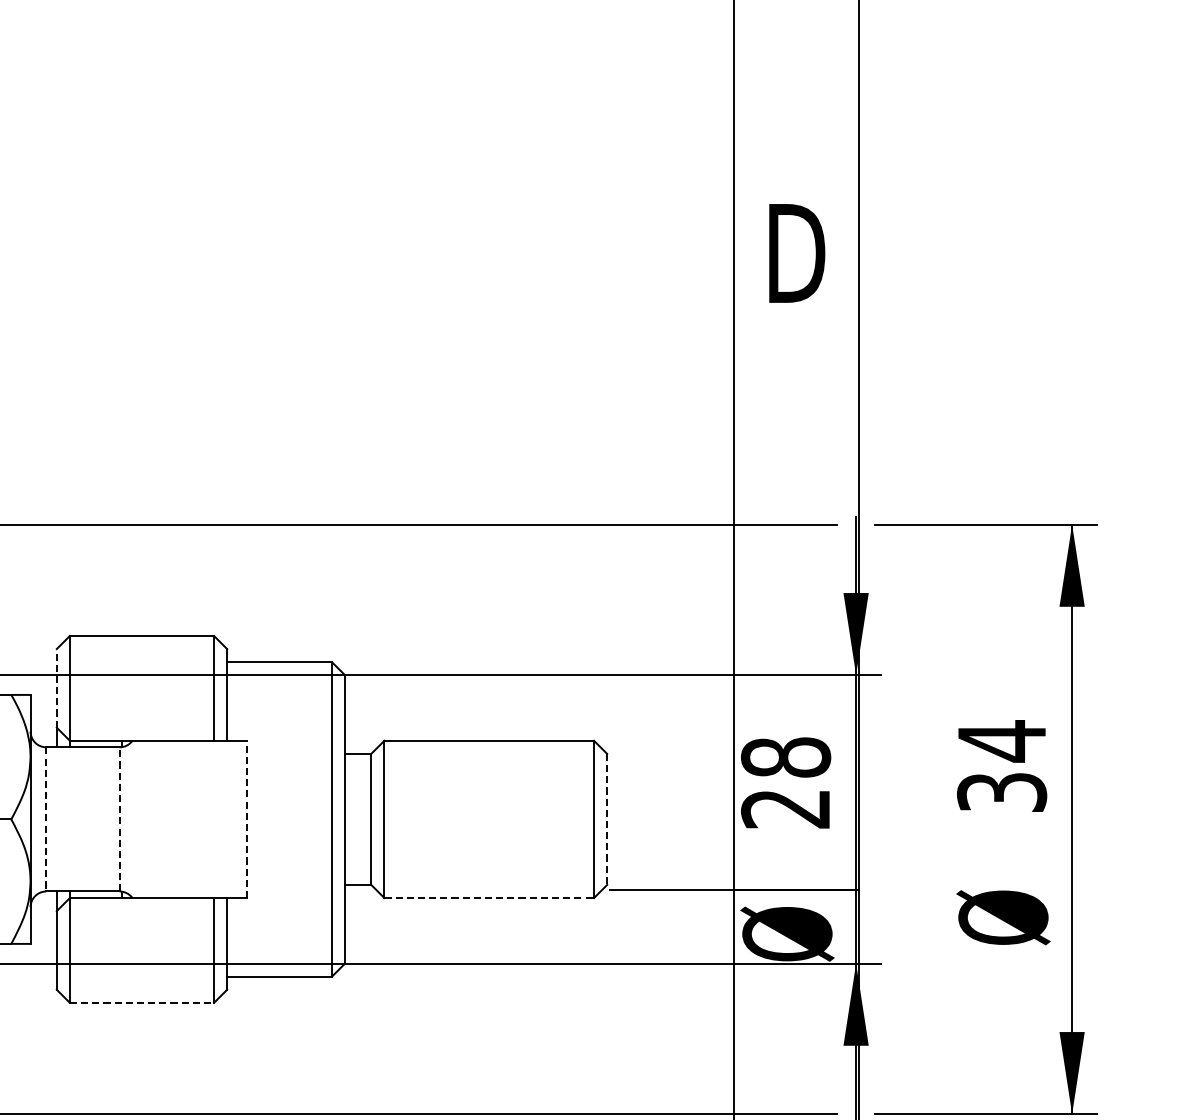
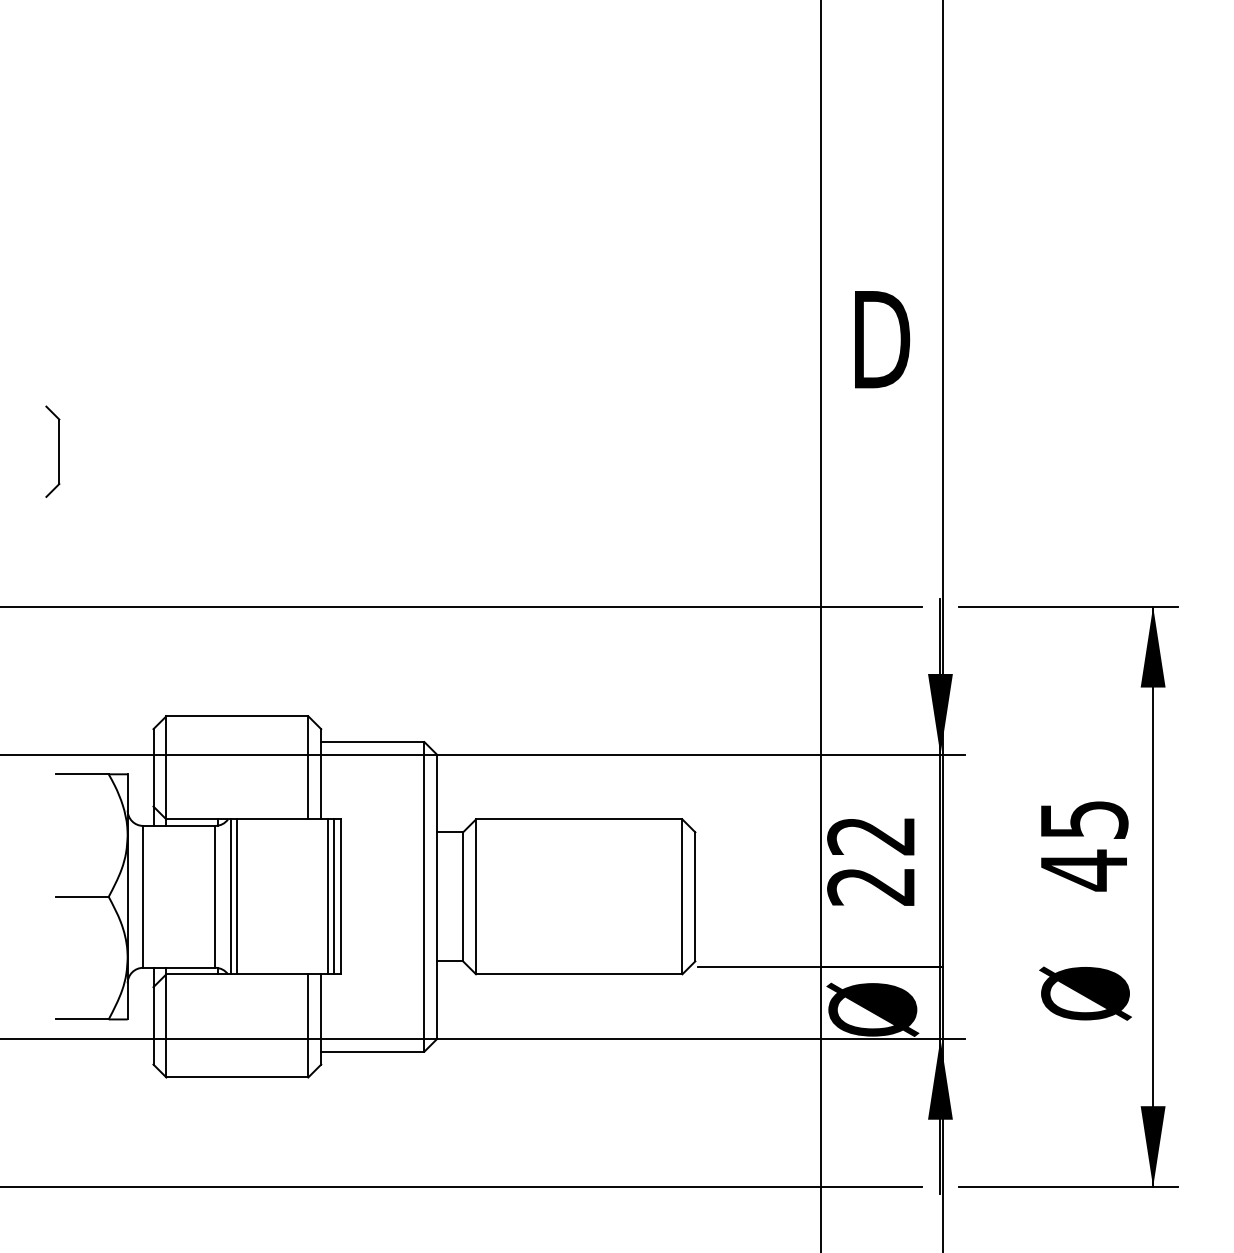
line: (56, 688) -> (153, 767), dashed -> solid
text: (786, 757) -> (871, 835), 28 -> 22
text: (1001, 767) -> (1083, 845), 34 -> 45
line: (46, 819) -> (143, 896), dashed -> solid
line: (119, 819) -> (215, 896), dashed -> solid
line: (135, 819) -> (230, 896), added
line: (142, 819) -> (237, 896), added
line: (233, 819) -> (327, 896), added
line: (240, 819) -> (334, 896), added
line: (246, 819) -> (340, 896), dashed -> solid
line: (607, 819) -> (695, 896), dashed -> solid
line: (489, 898) -> (579, 974), dashed -> solid
line: (142, 1002) -> (237, 1077), dashed -> solid

